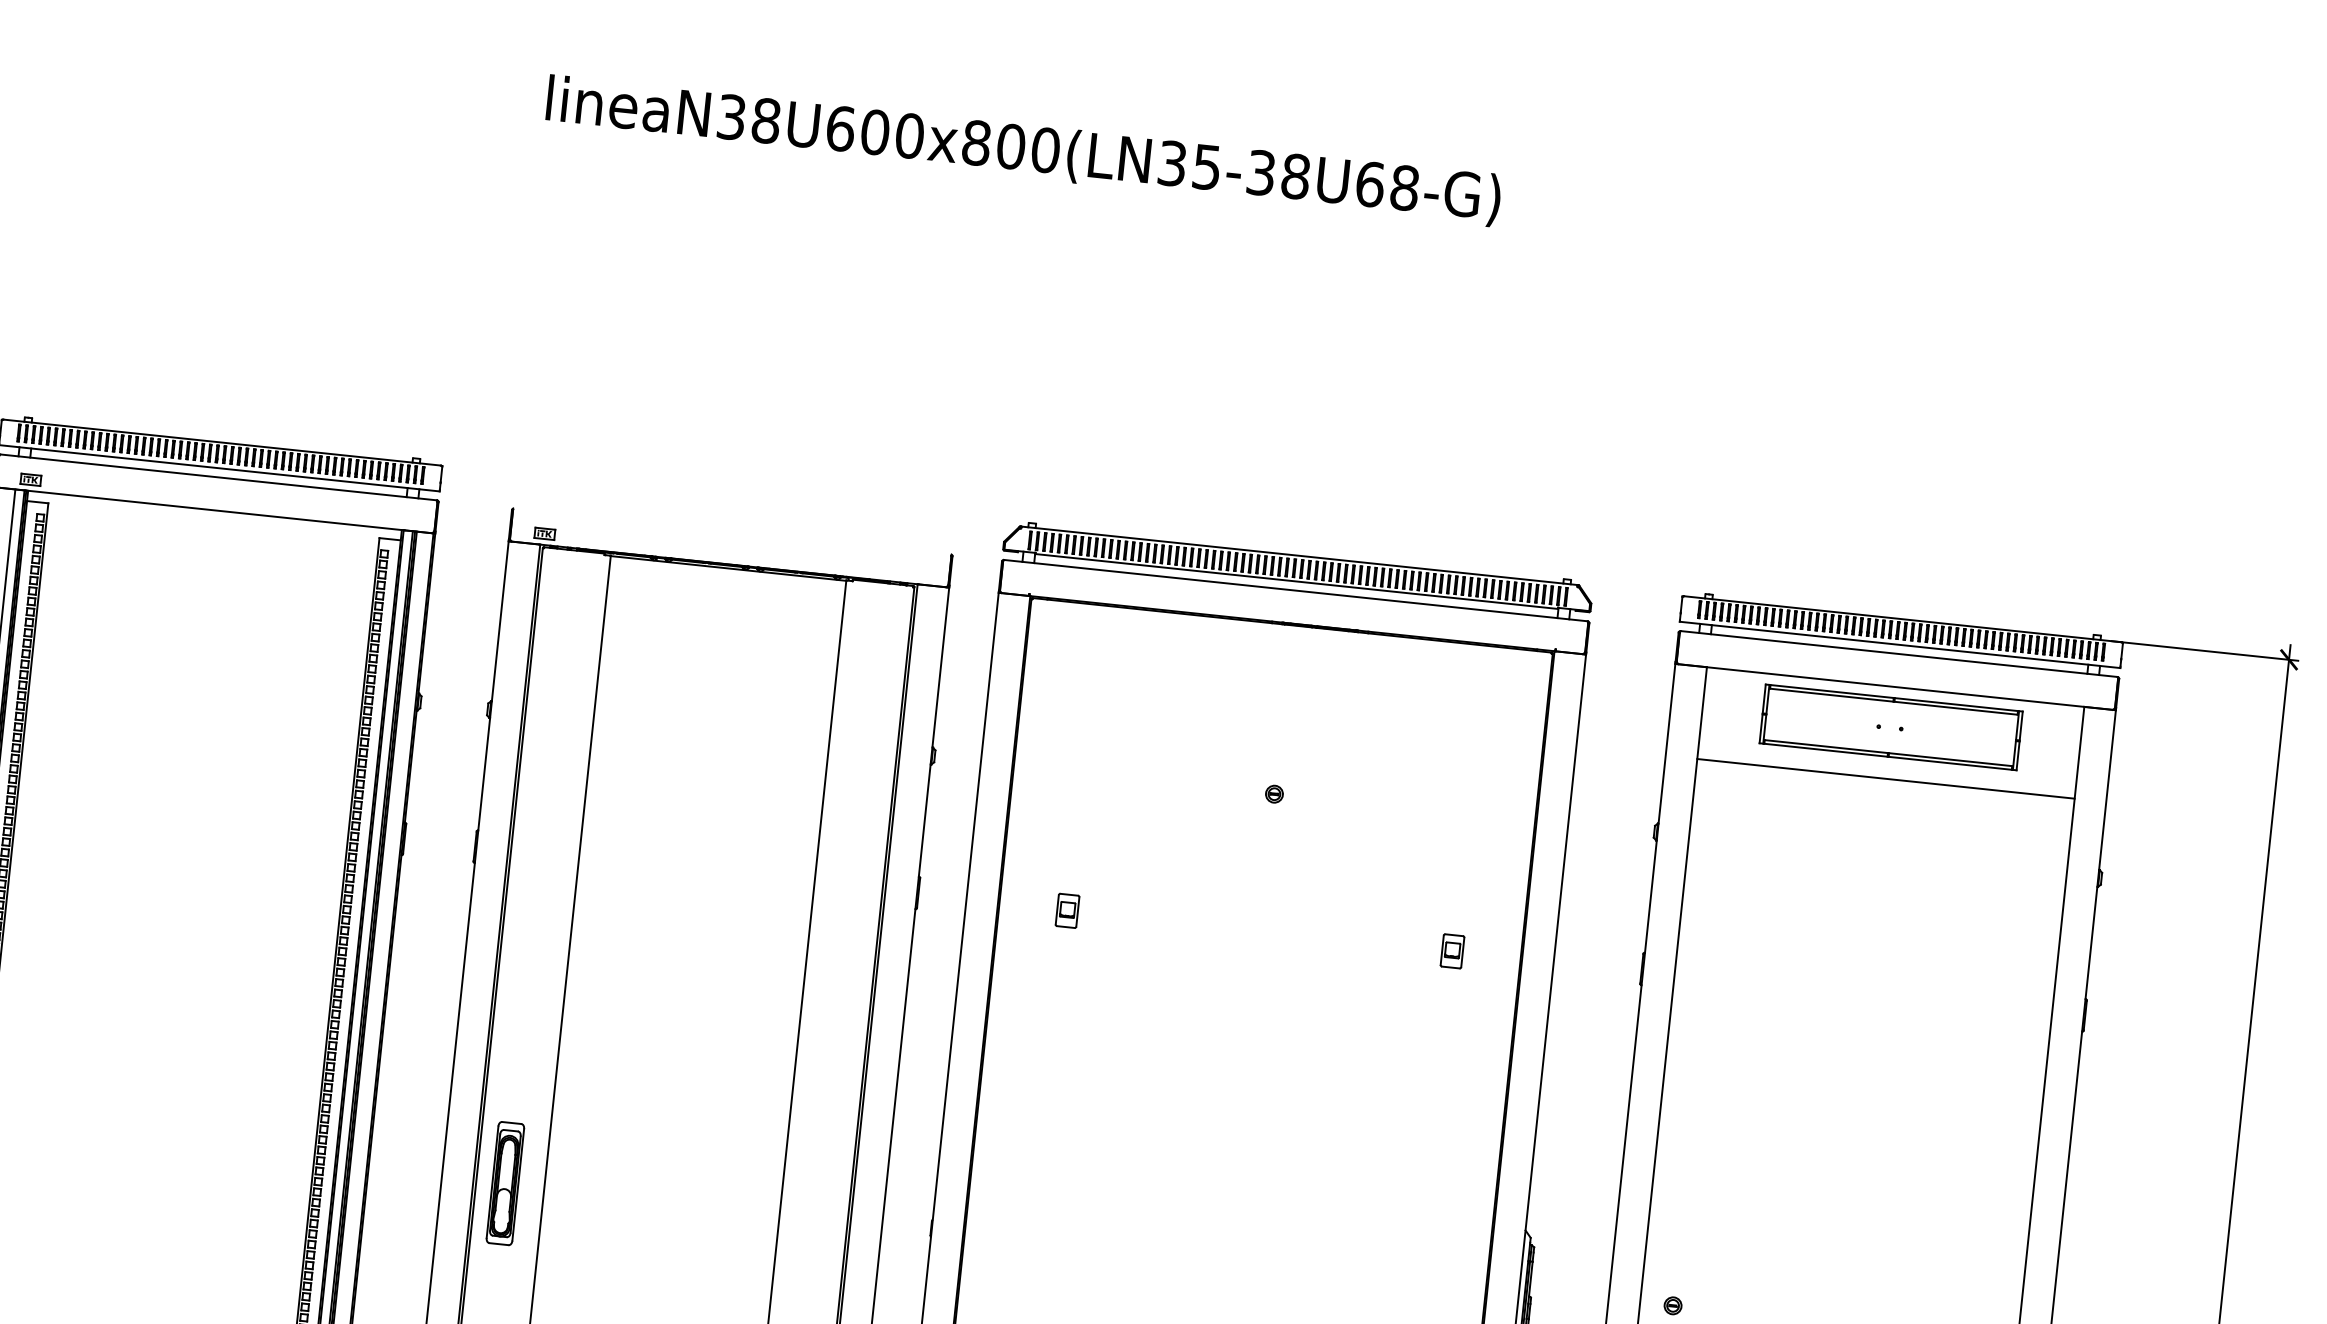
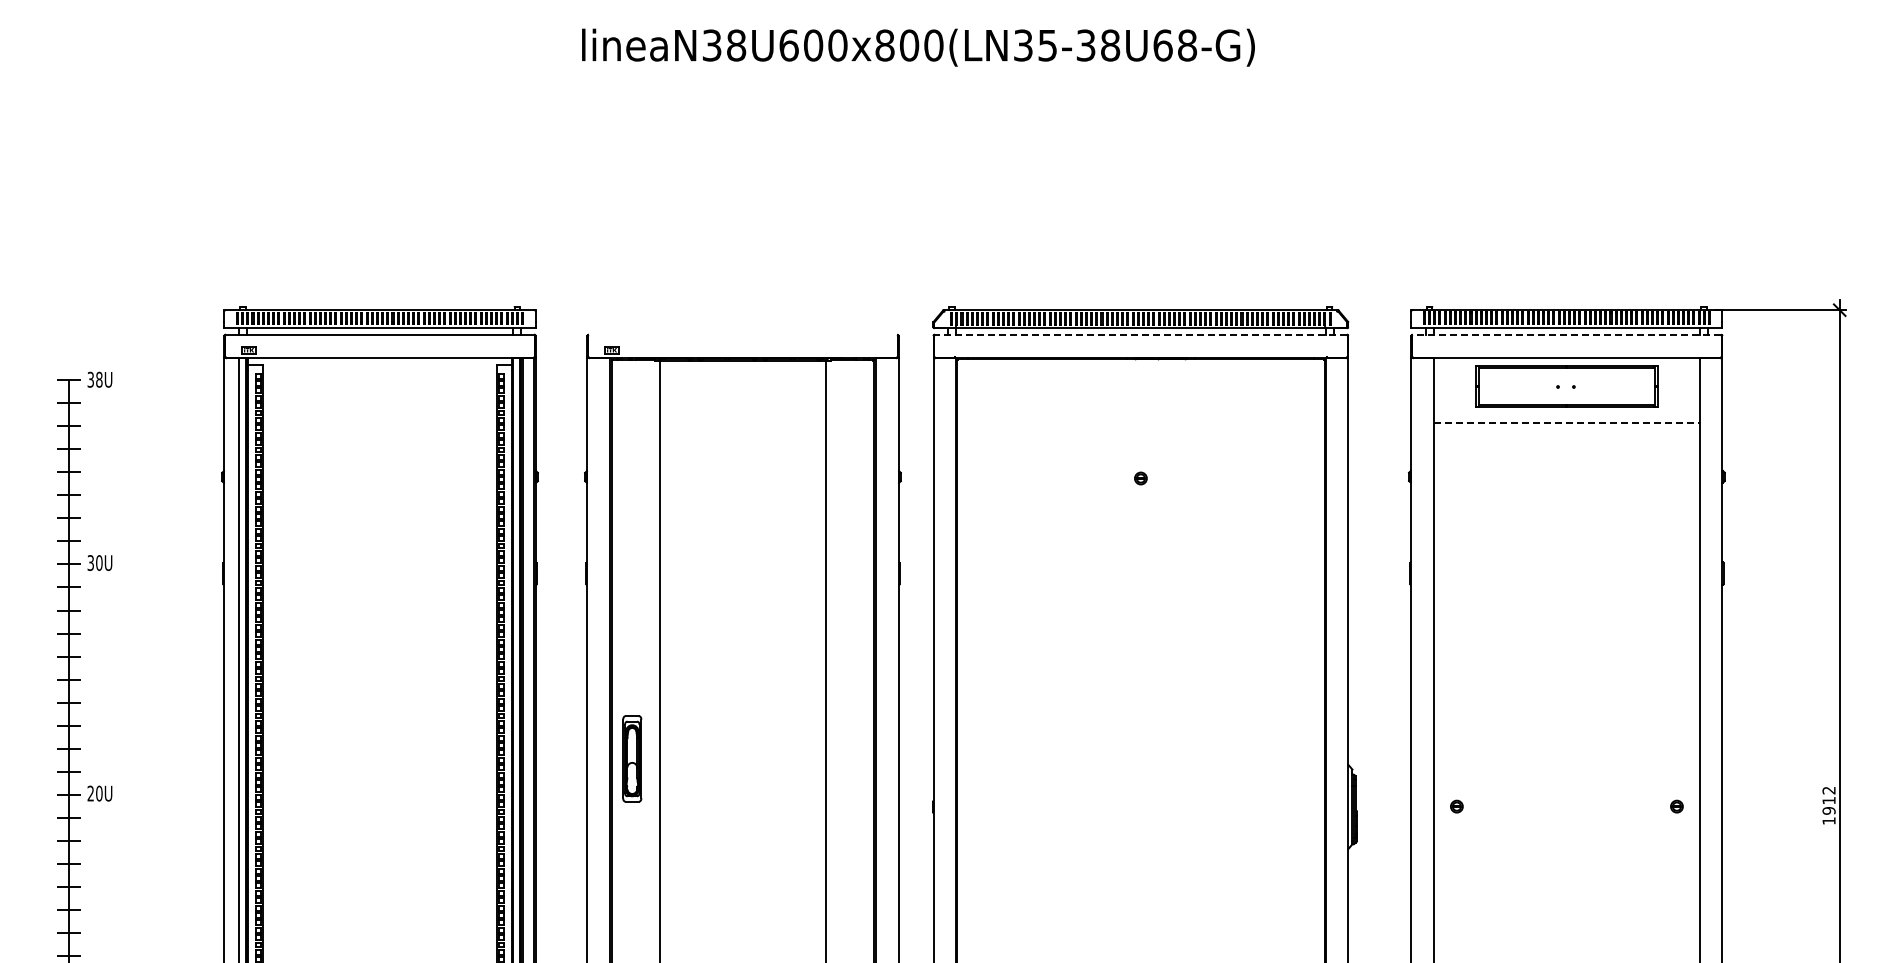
line: (1295, 590) -> (1140, 334), solid -> dashed
line: (1898, 653) -> (1566, 334), solid -> dashed
line: (1886, 778) -> (1567, 422), solid -> dashed
part: (1066, 911) -> (1004, 575), removed
part: (1452, 951) -> (1276, 575), removed
part: (505, 1182) -> (632, 758), moved

